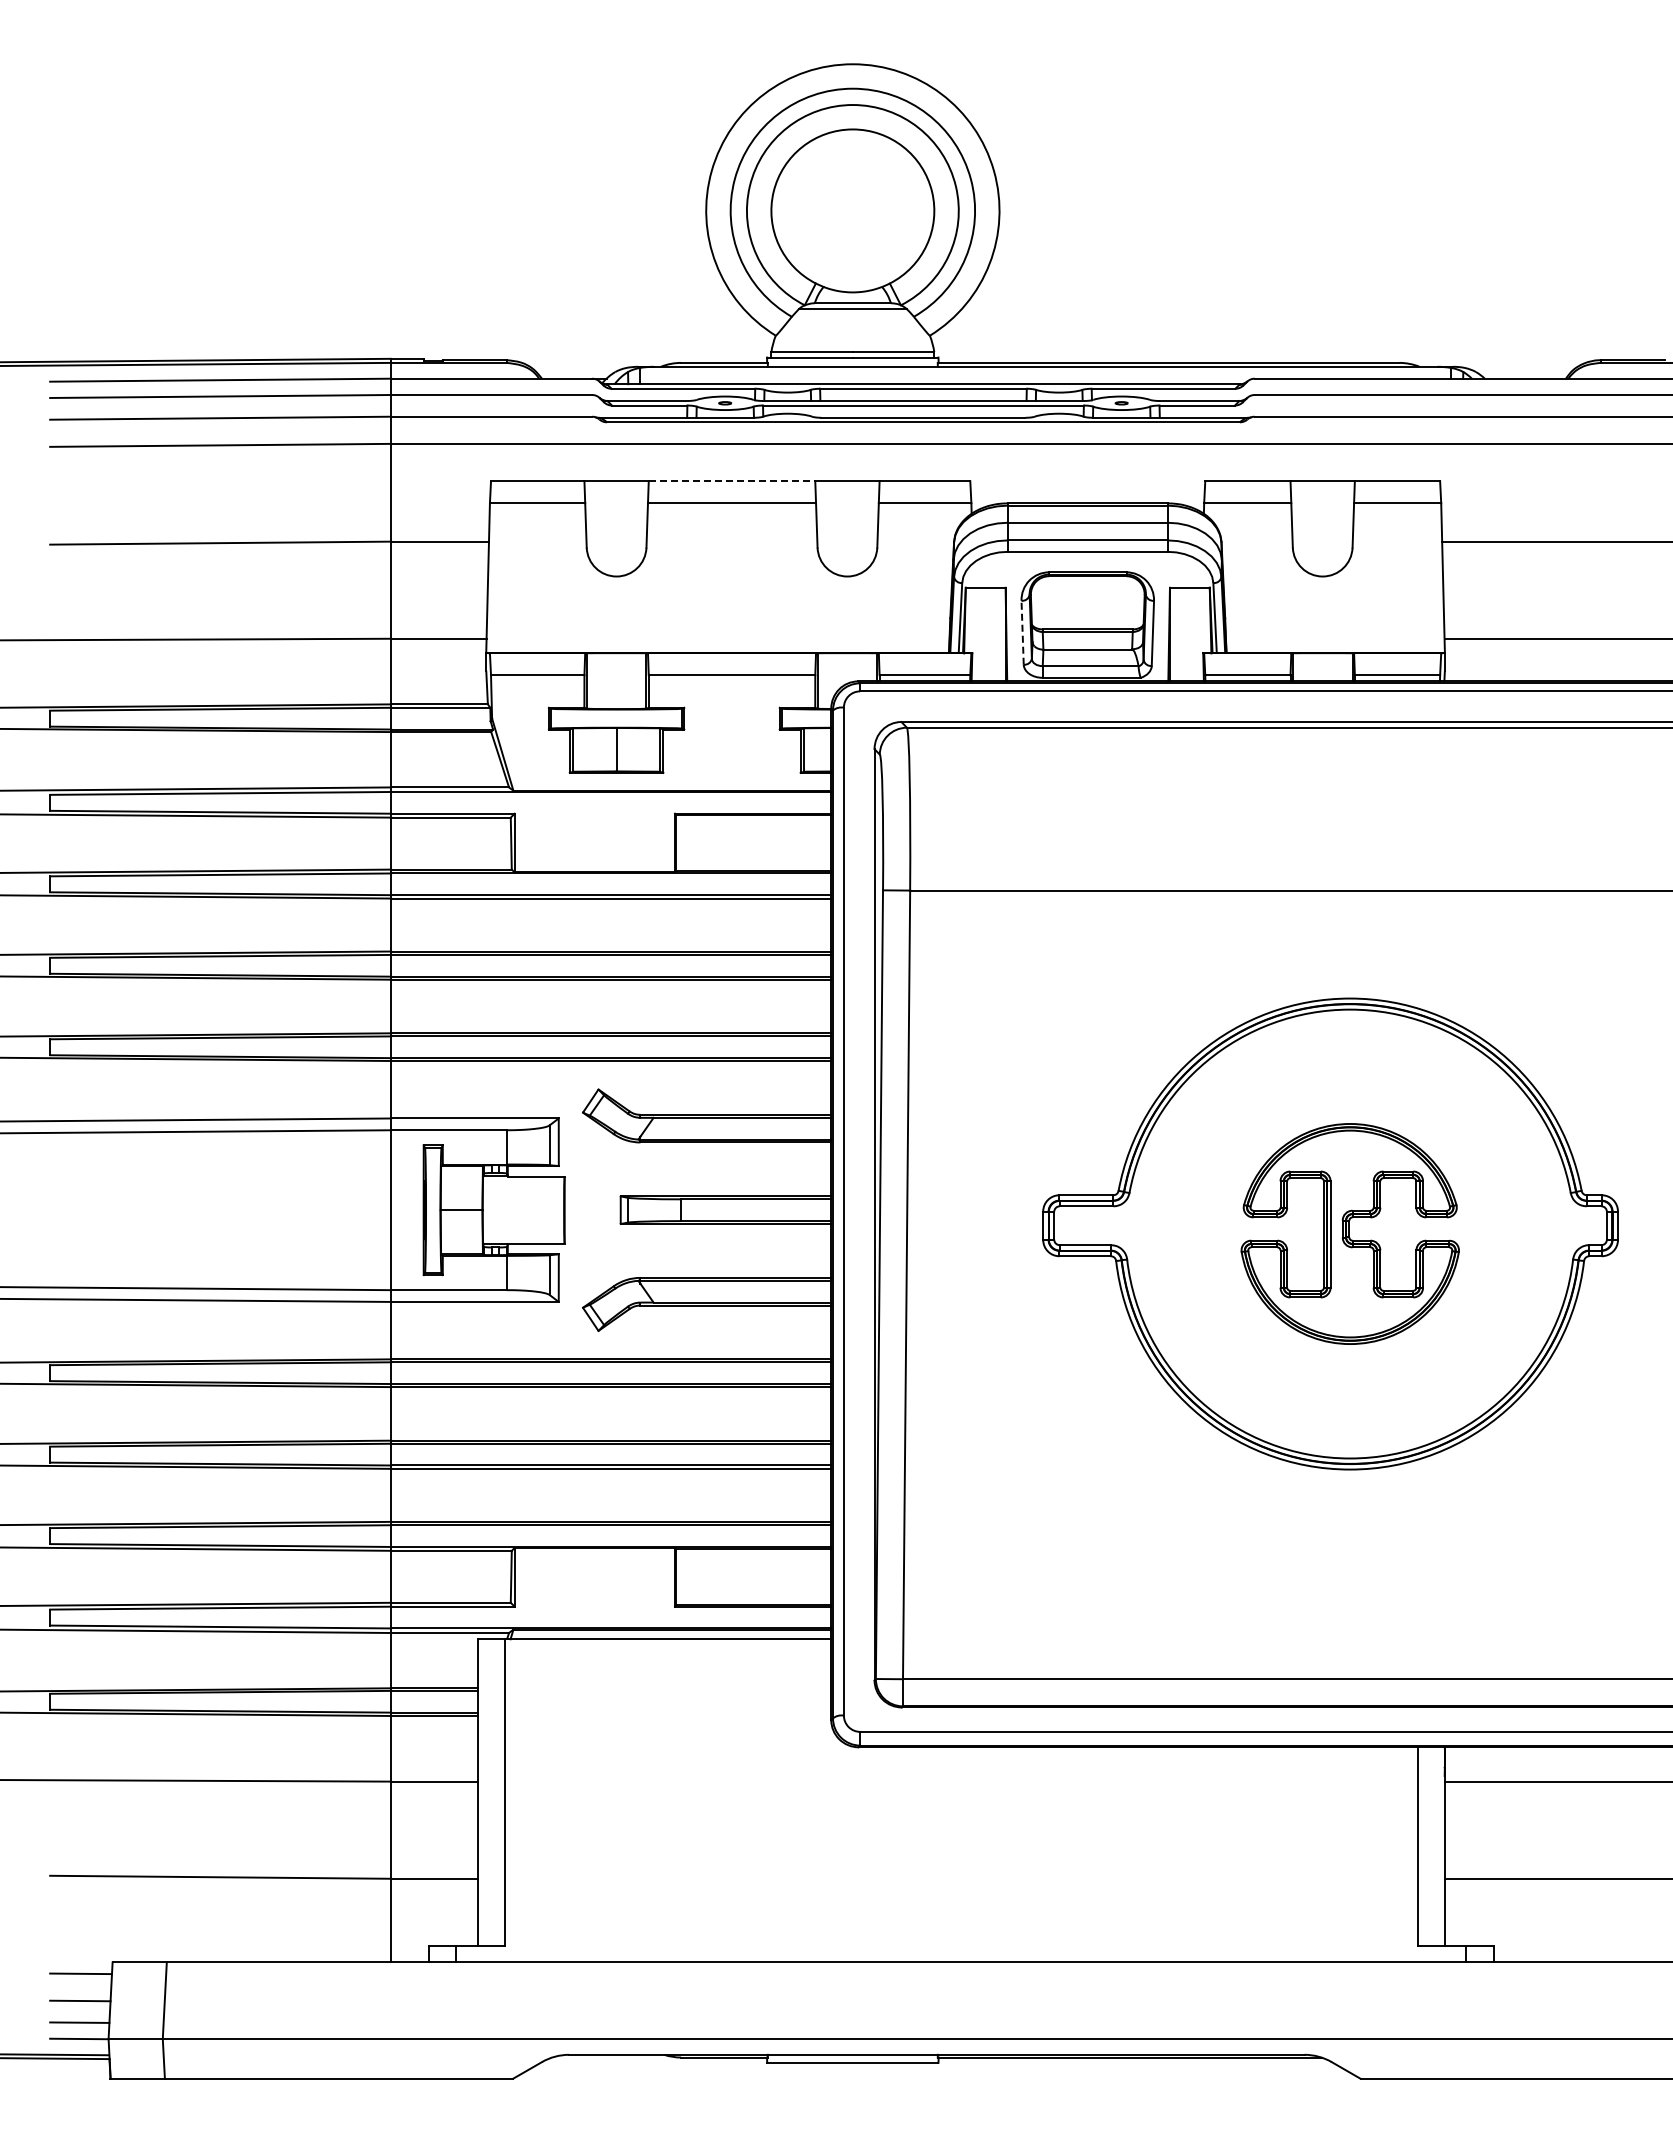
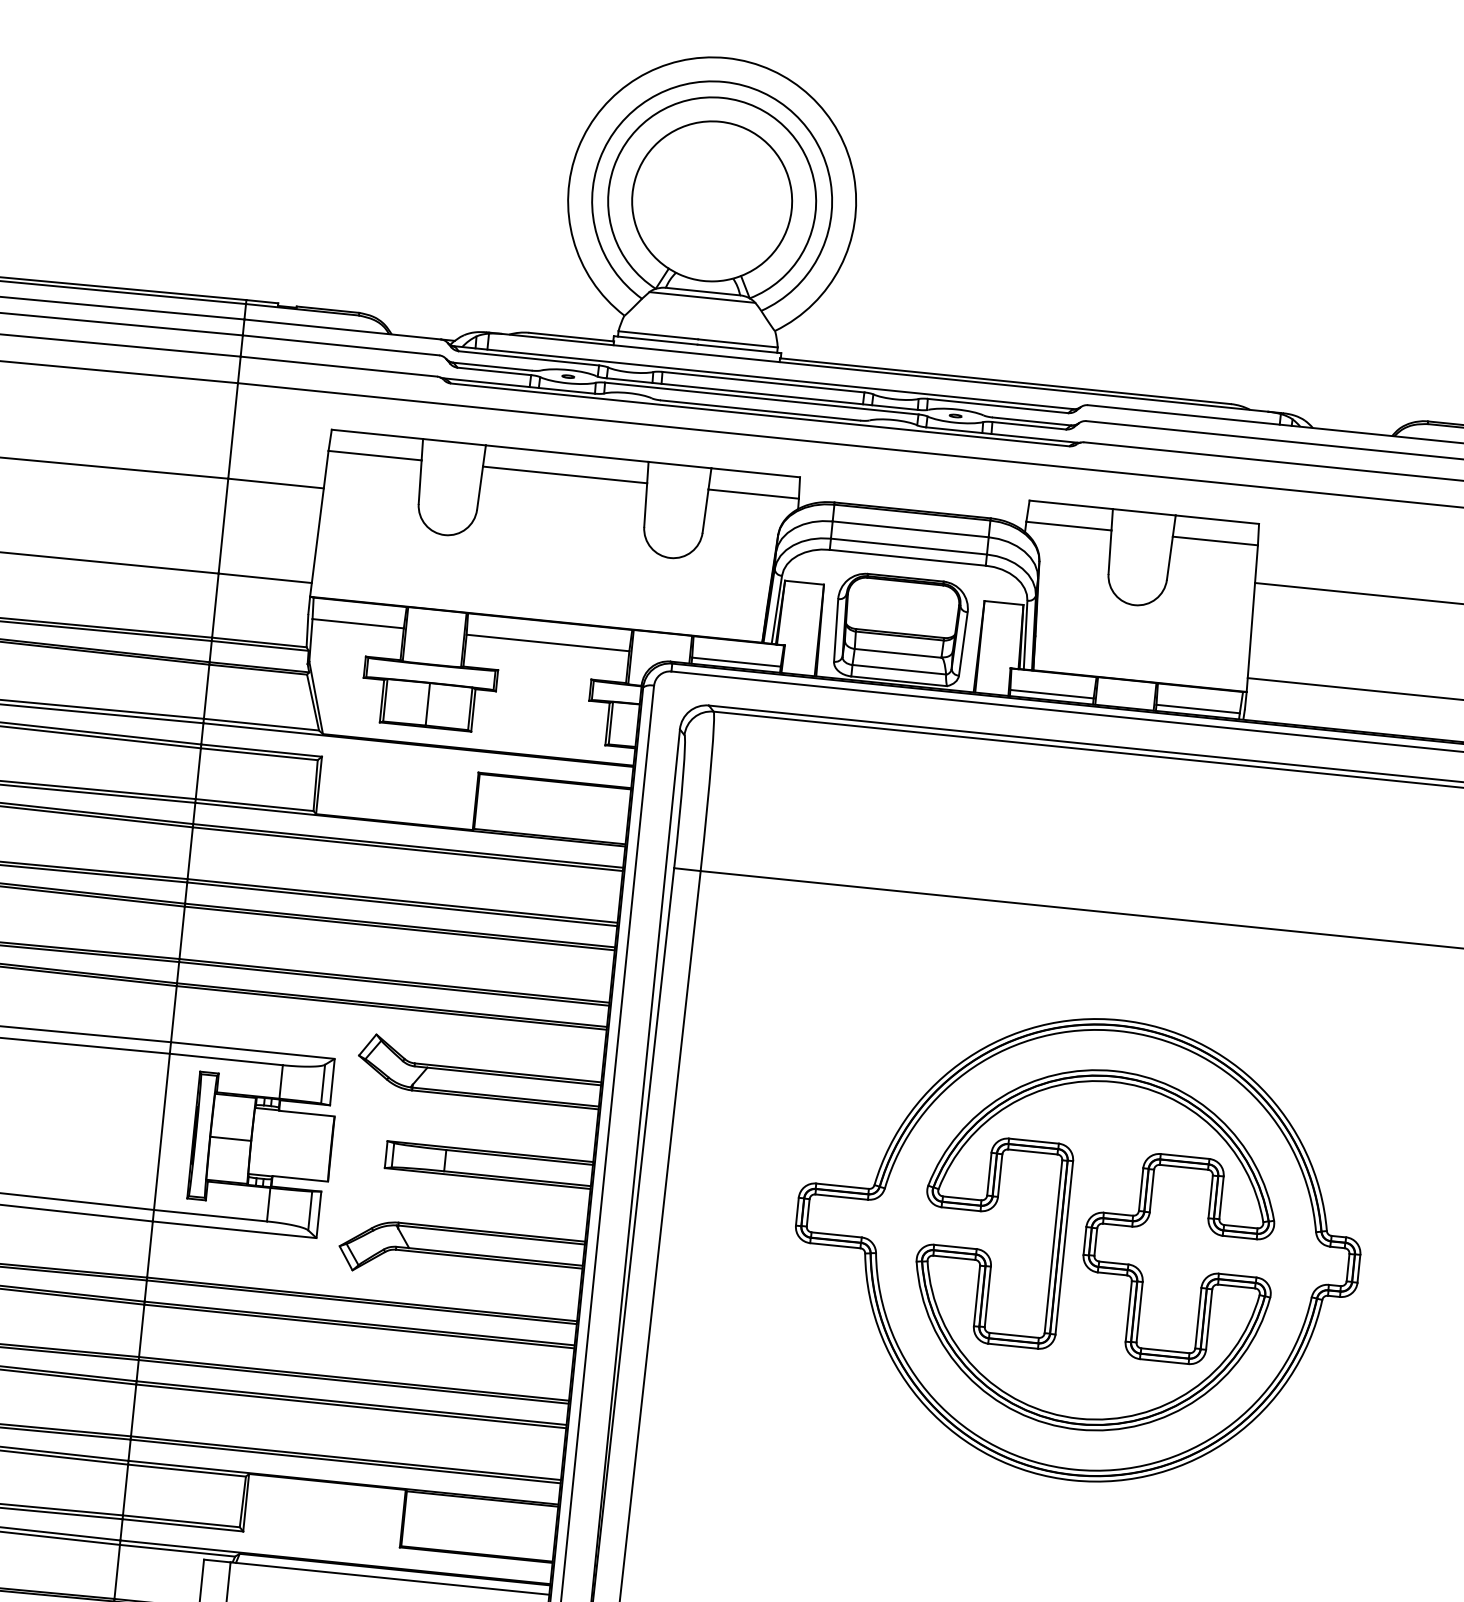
line: (732, 481) -> (567, 453), dashed -> solid
line: (1022, 632) -> (836, 630), dashed -> solid
part: (1350, 1233) -> (1096, 1249), size x1.67

